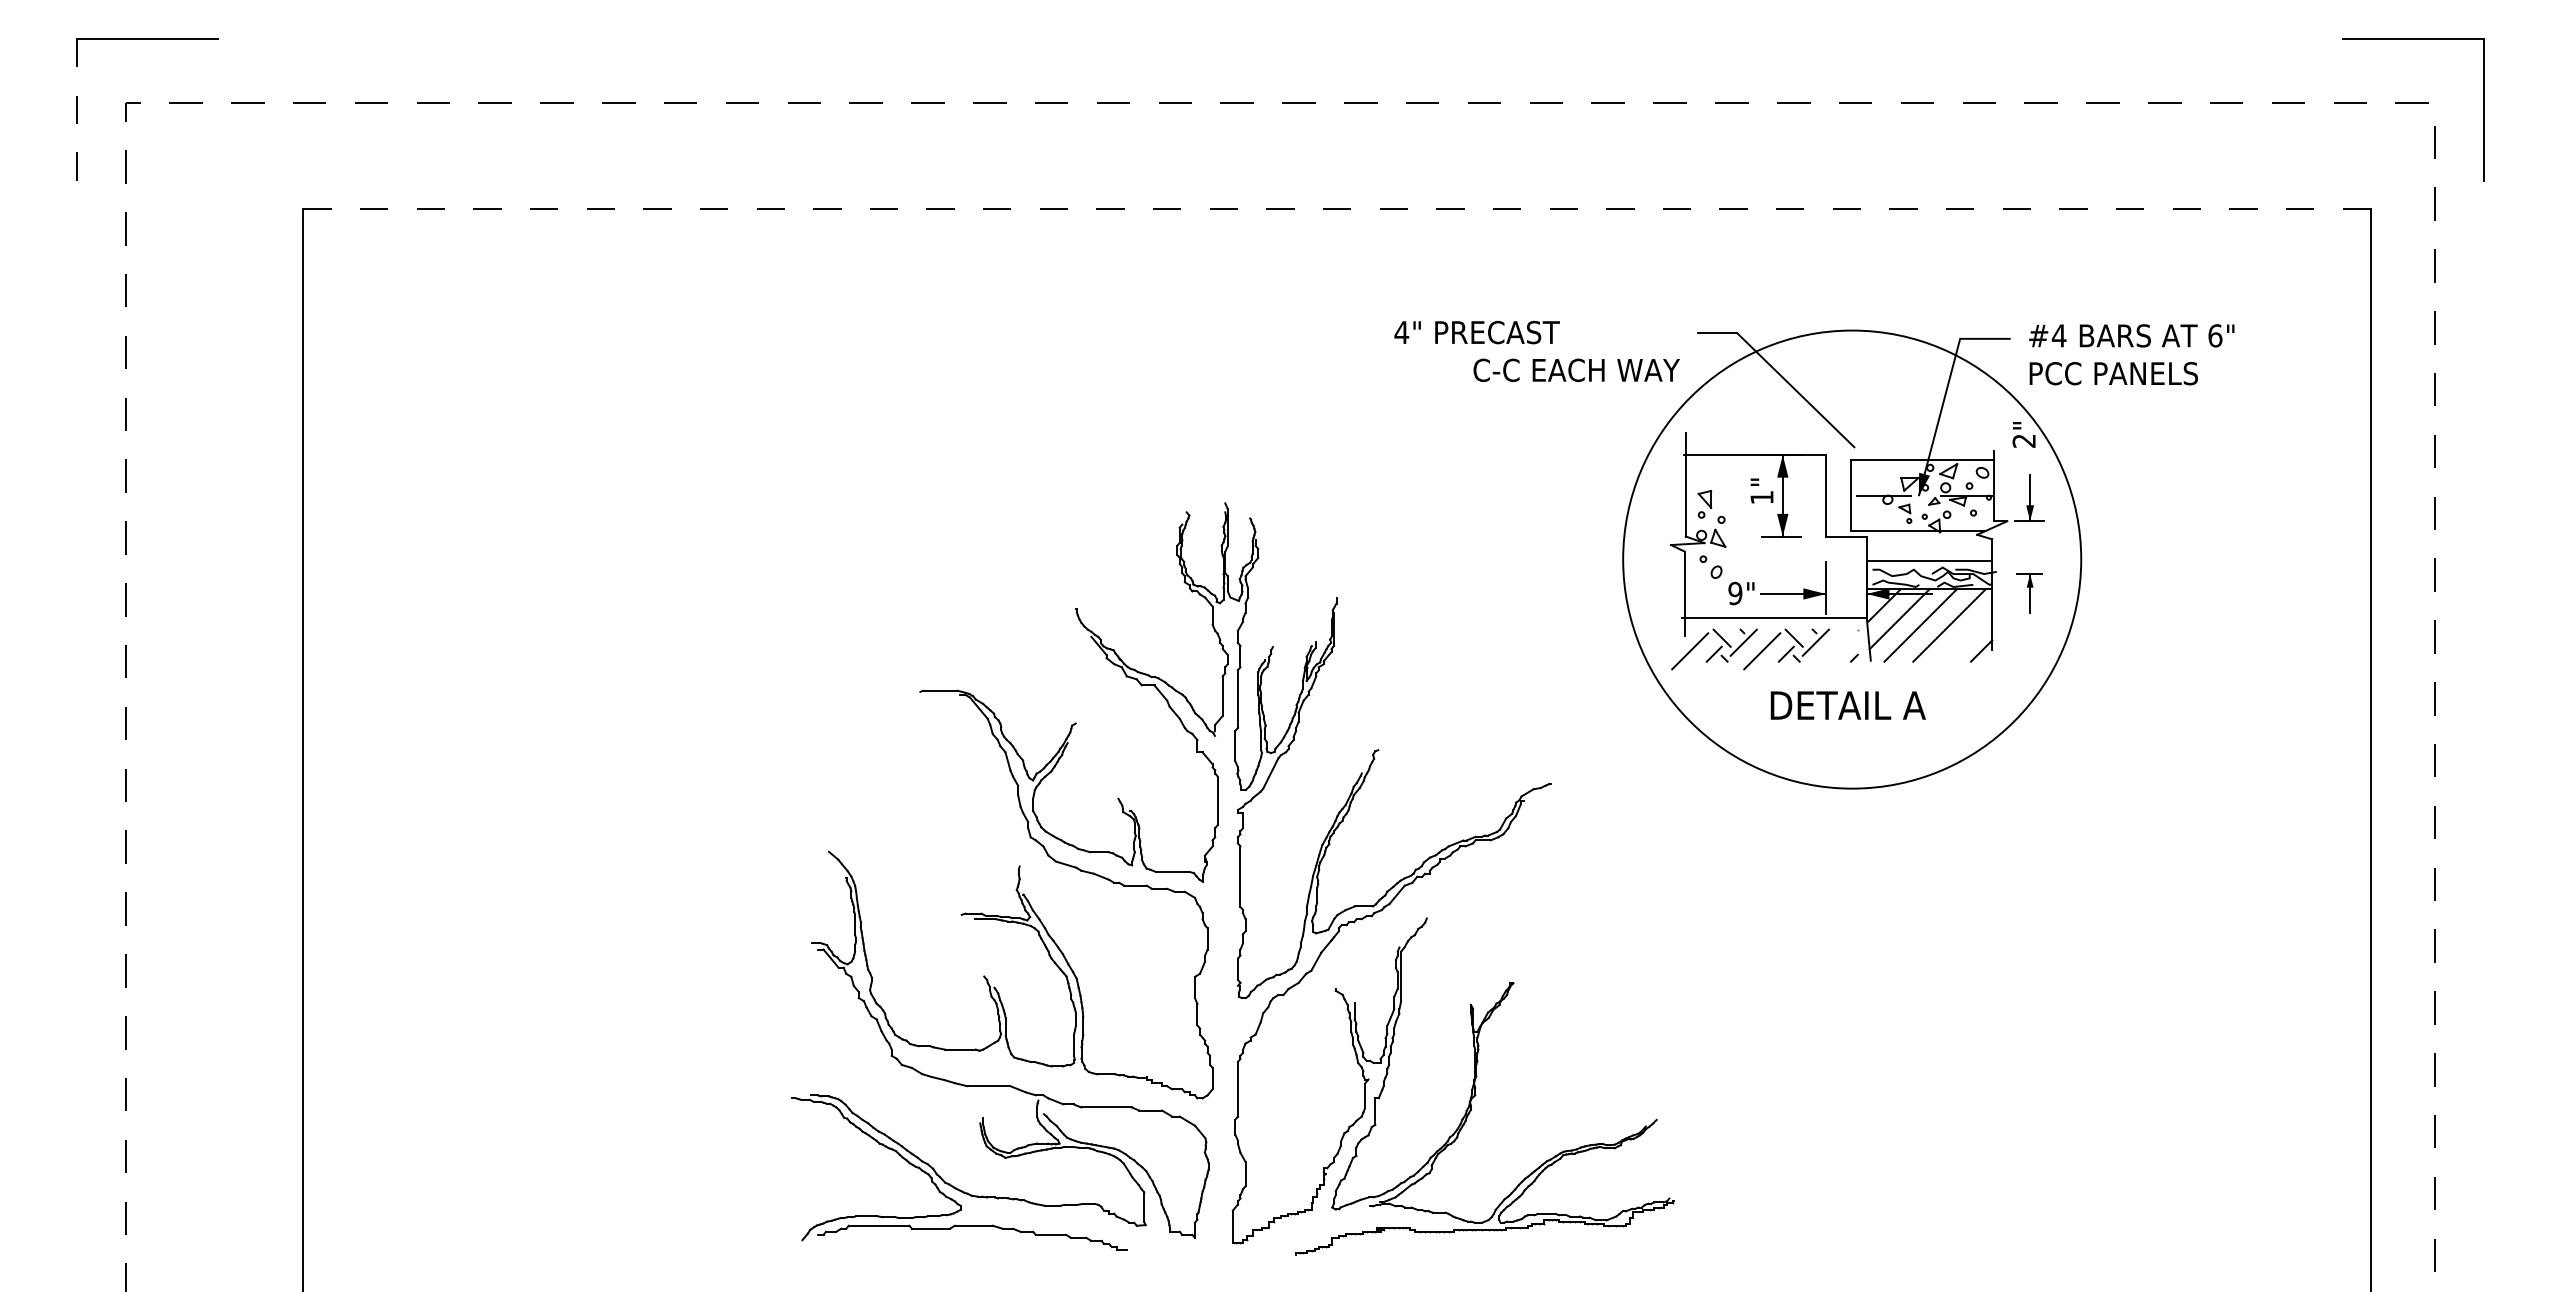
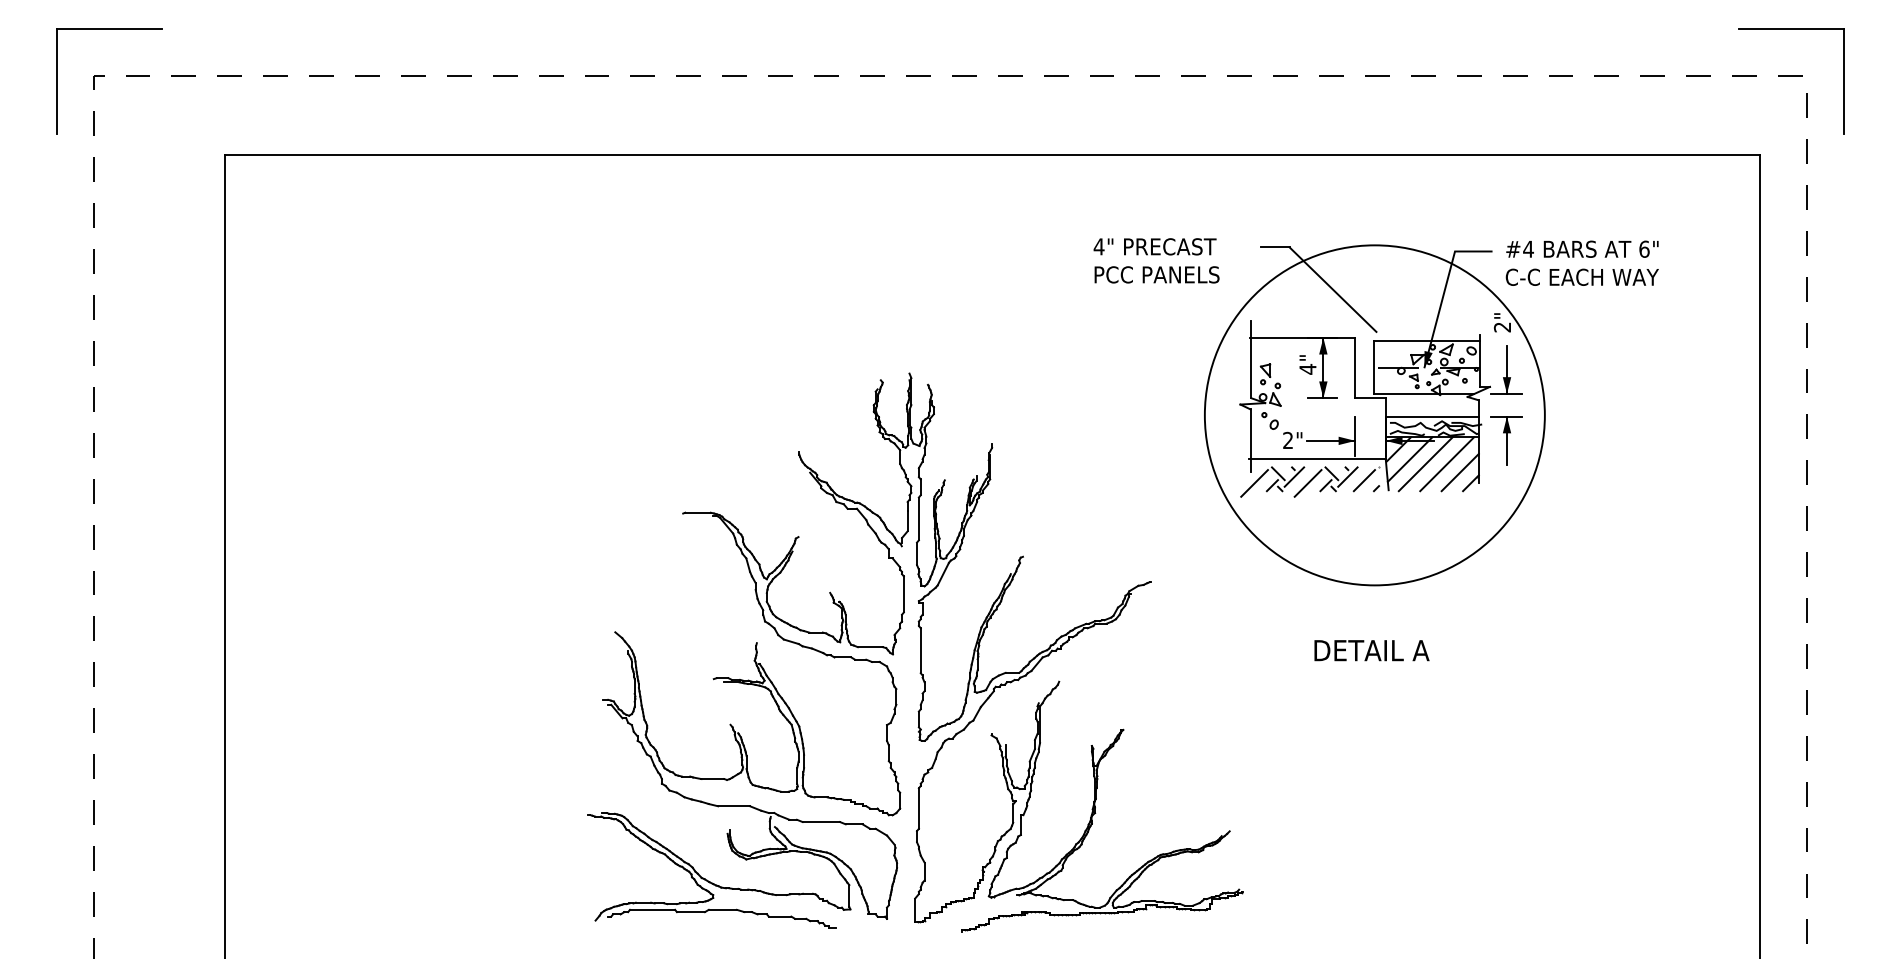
line: (76, 109) -> (56, 81), dashed -> solid
line: (1337, 208) -> (992, 154), dashed -> solid
text: (1476, 332) -> (1154, 246), moved
text: (1576, 370) -> (1170, 274), C-C EACH WAY -> PCC PANELS
text: (2131, 373) -> (1582, 277), PCC PANELS -> C-C EACH WAY
text: (1761, 497) -> (1307, 369), 1" -> 4"
part: (2029, 498) -> (1506, 370), size x1.43
text: (1735, 593) -> (1288, 440), 9" -> 2"
part: (2029, 593) -> (1506, 440), size x1.67
line: (1967, 636) -> (1460, 472), added
line: (1837, 647) -> (1363, 480), added
text: (1847, 705) -> (1371, 650), moved

